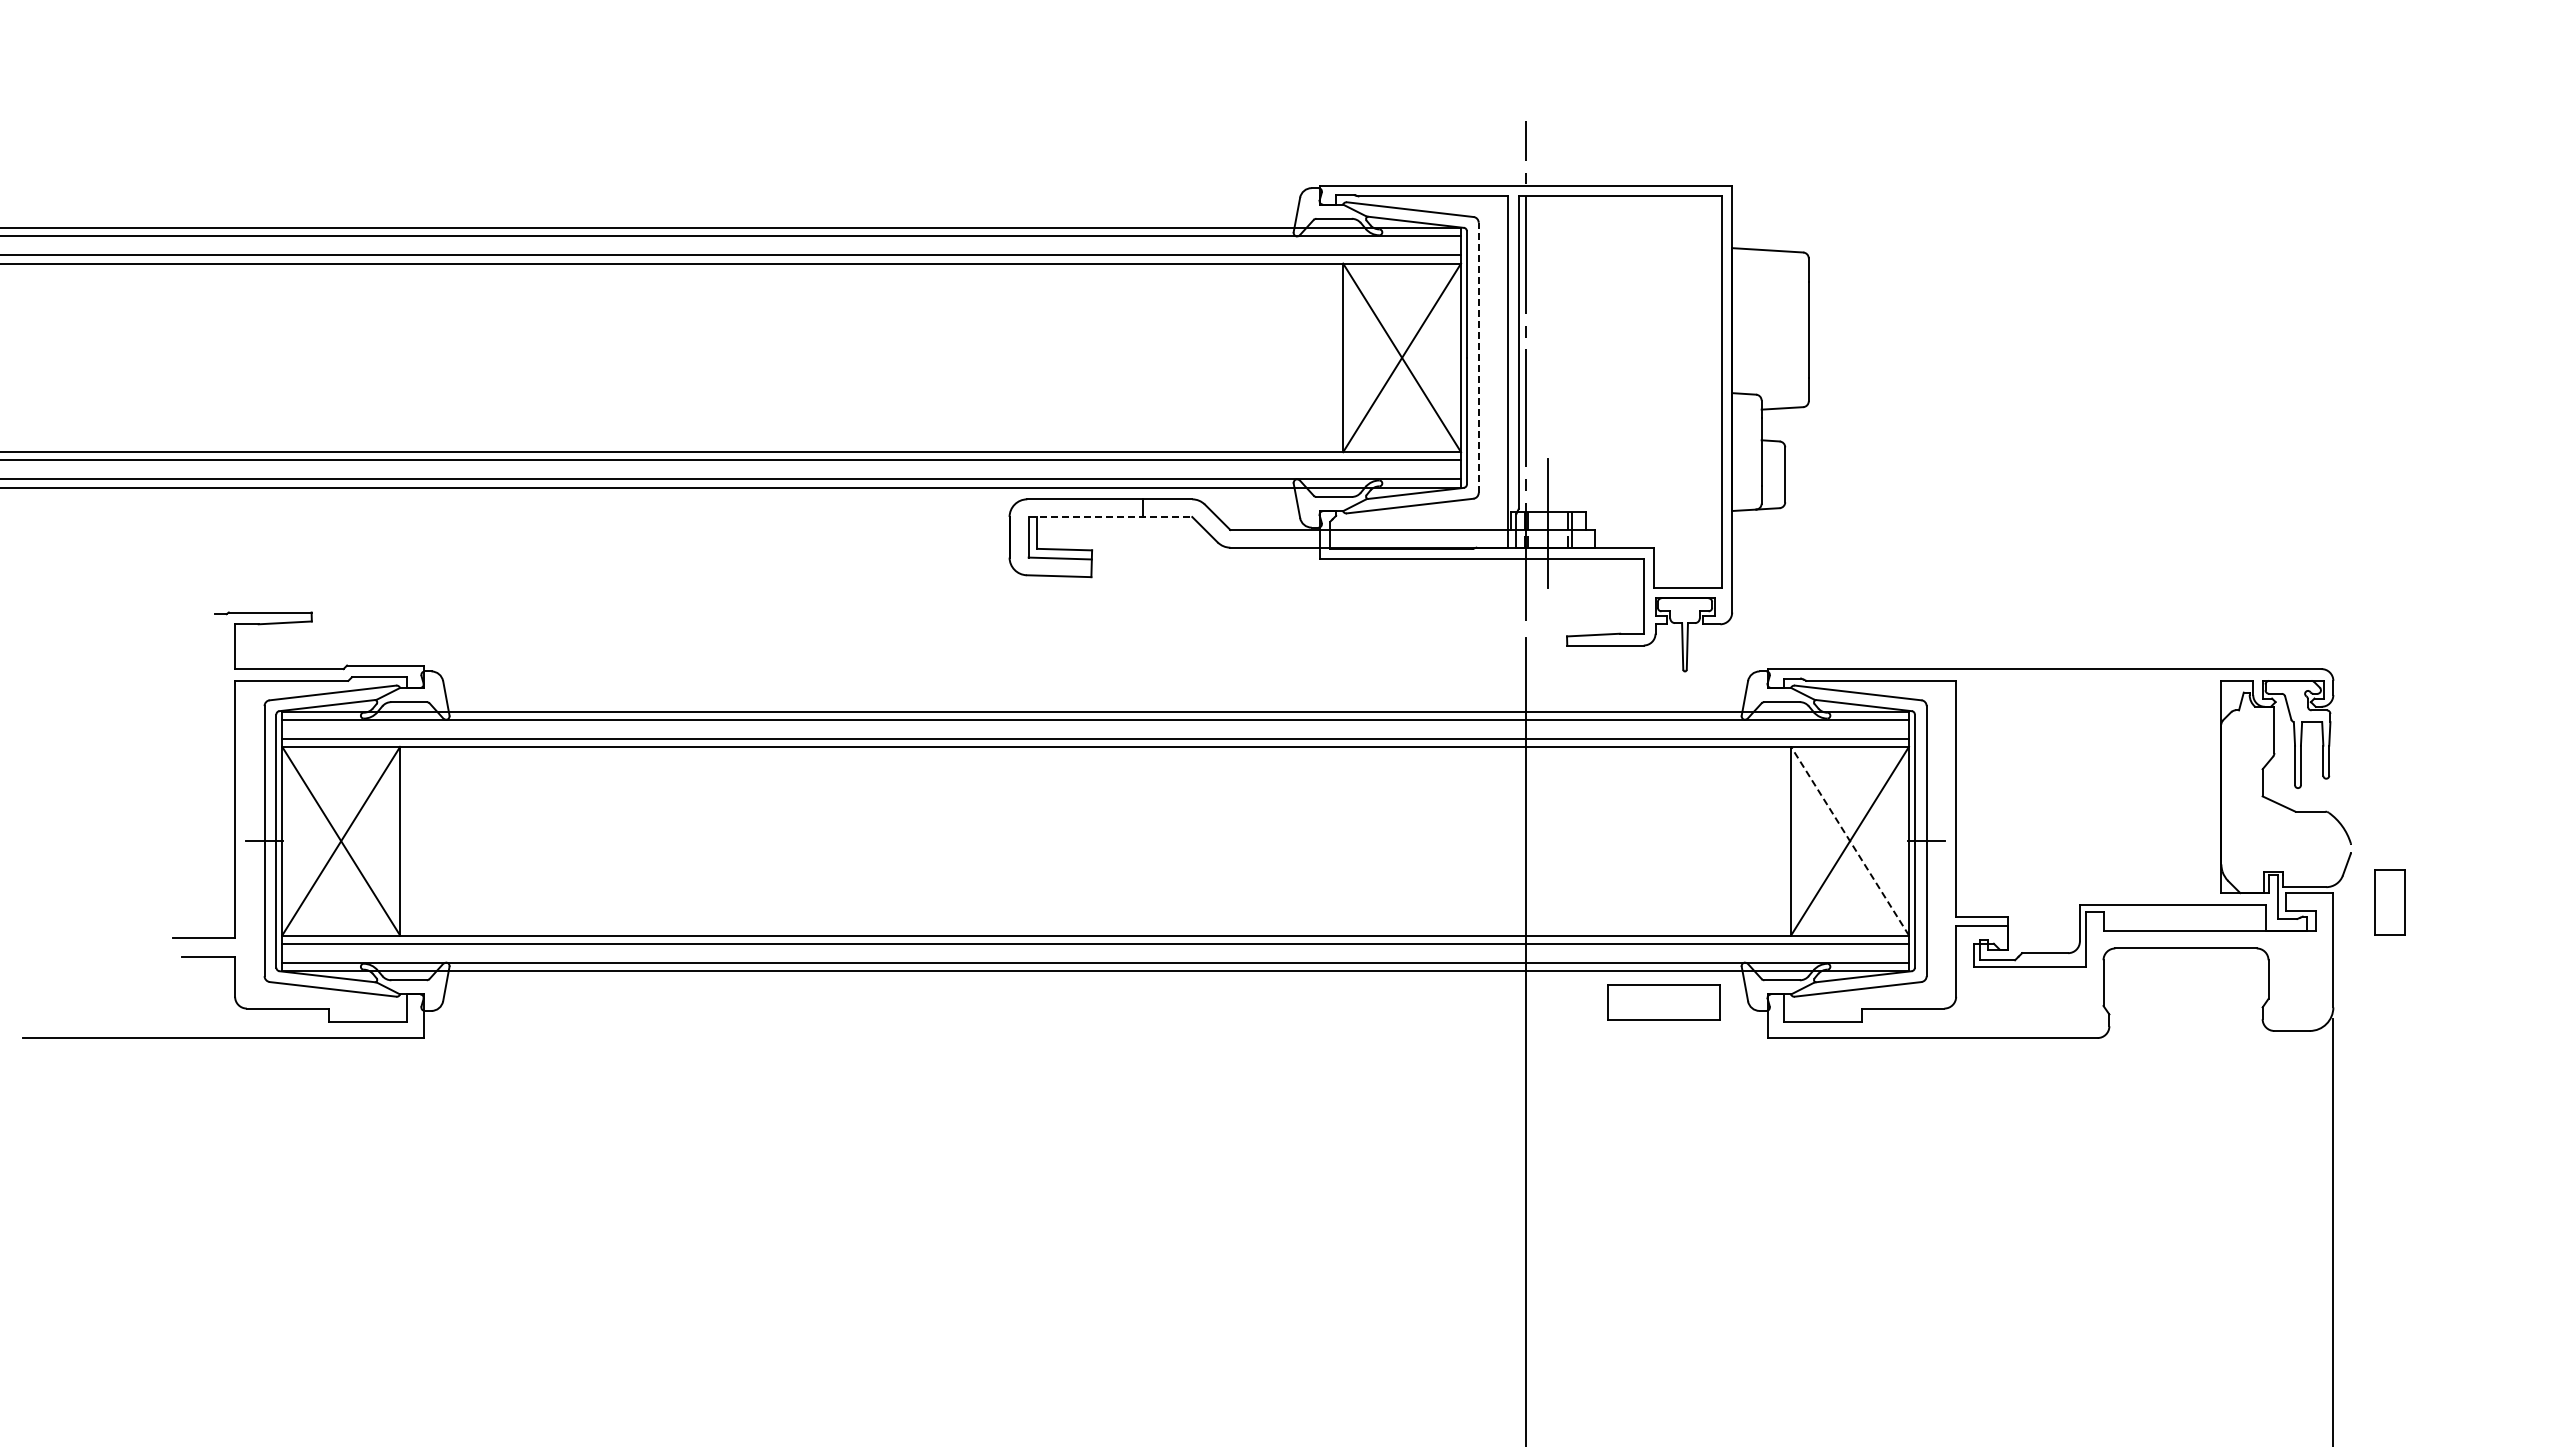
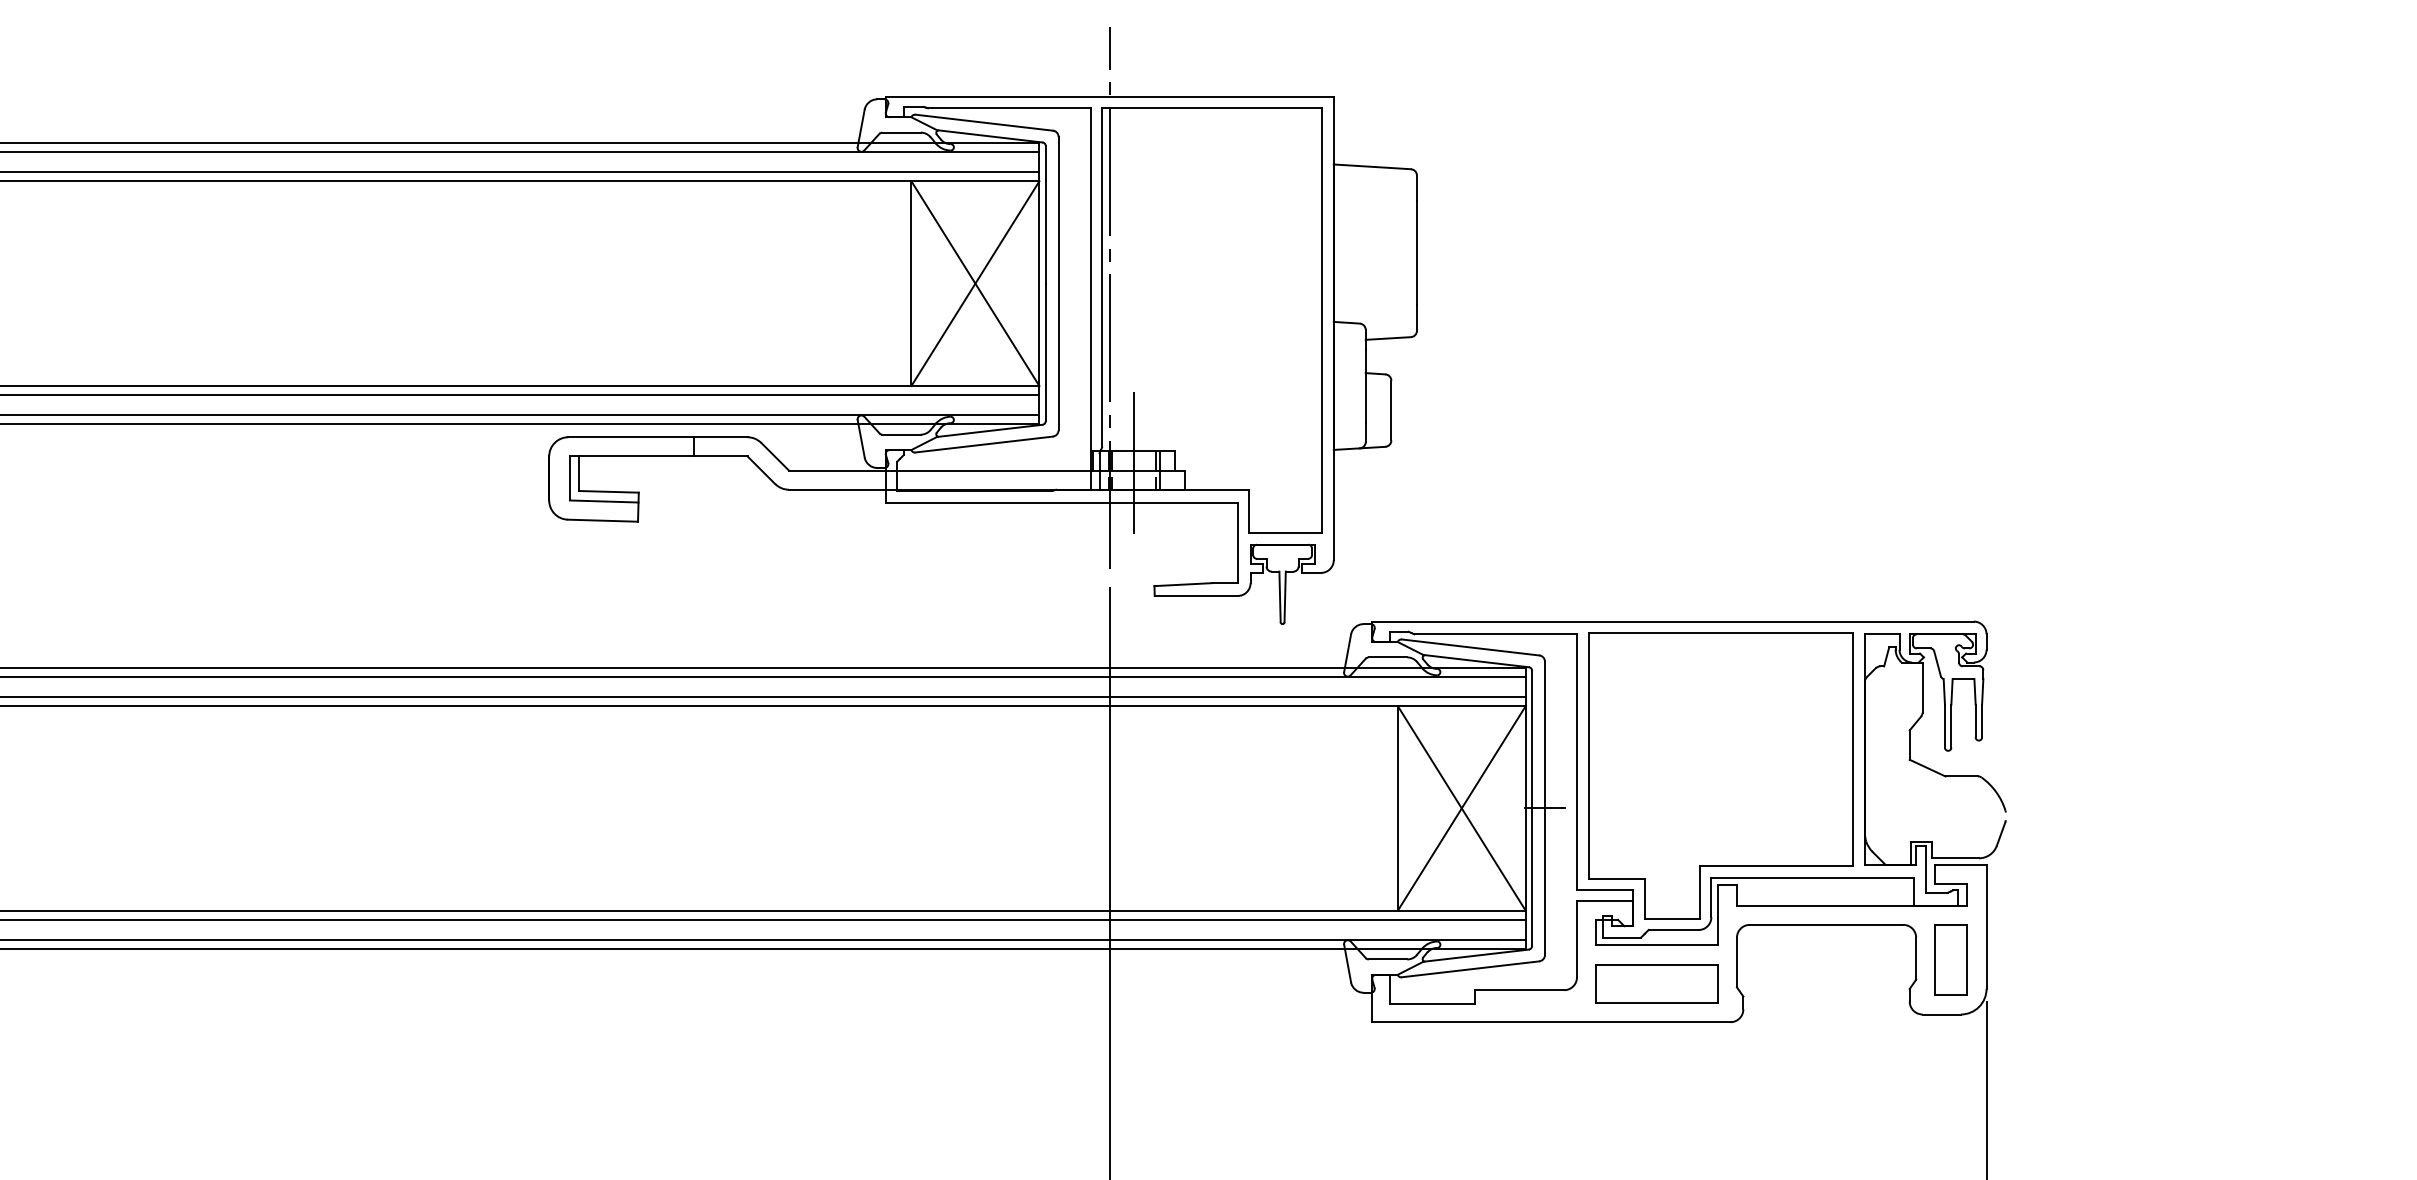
line: (1478, 357) -> (1058, 283), dashed -> solid
line: (1110, 517) -> (658, 456), dashed -> solid
part: (2088, 811) -> (1720, 776), added
line: (1849, 840) -> (1461, 807), dashed -> solid
part: (2389, 902) -> (1950, 959), moved
part: (1663, 1002) -> (1656, 983), moved

